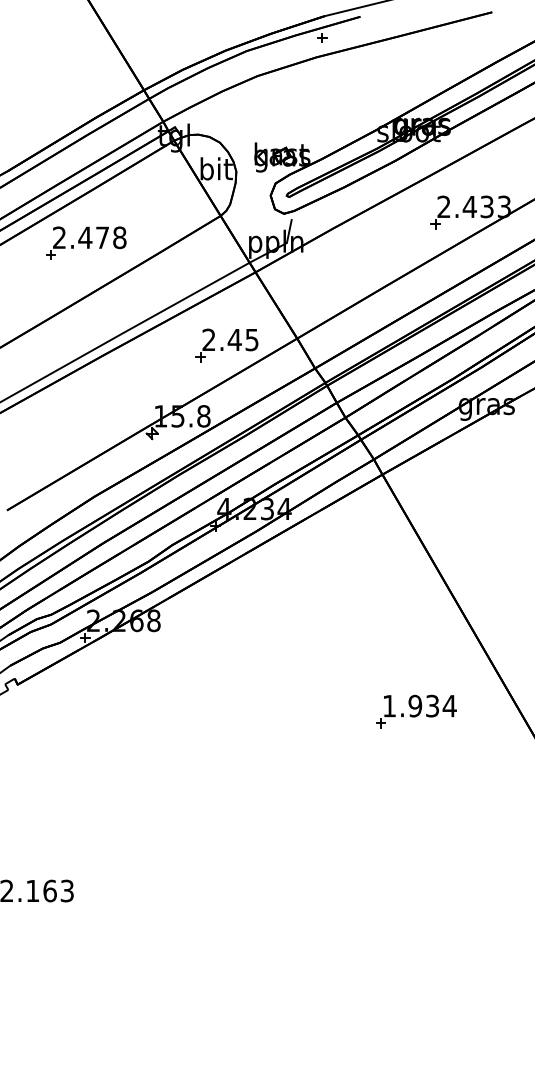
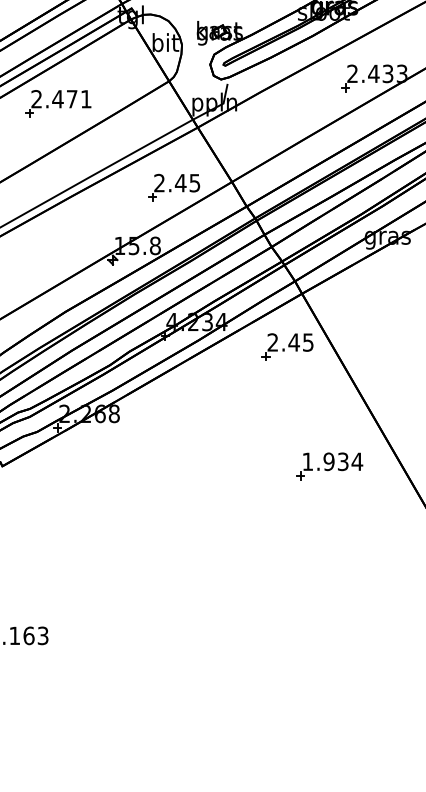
text: (119, 237) -> (86, 98), 2.478 -> 2.471
part: (364, 539) -> (287, 347), added
part: (416, 711) -> (330, 466), moved

